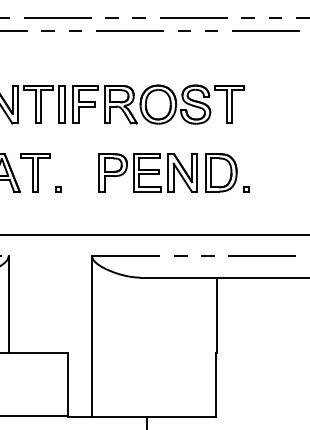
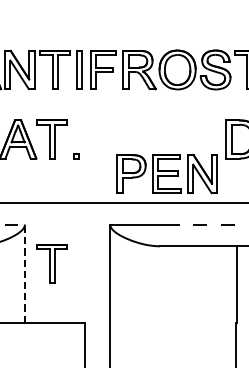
part: (147, 172) -> (166, 173), moved
part: (35, 294) -> (52, 263), added
line: (8, 304) -> (24, 273), solid -> dashed

